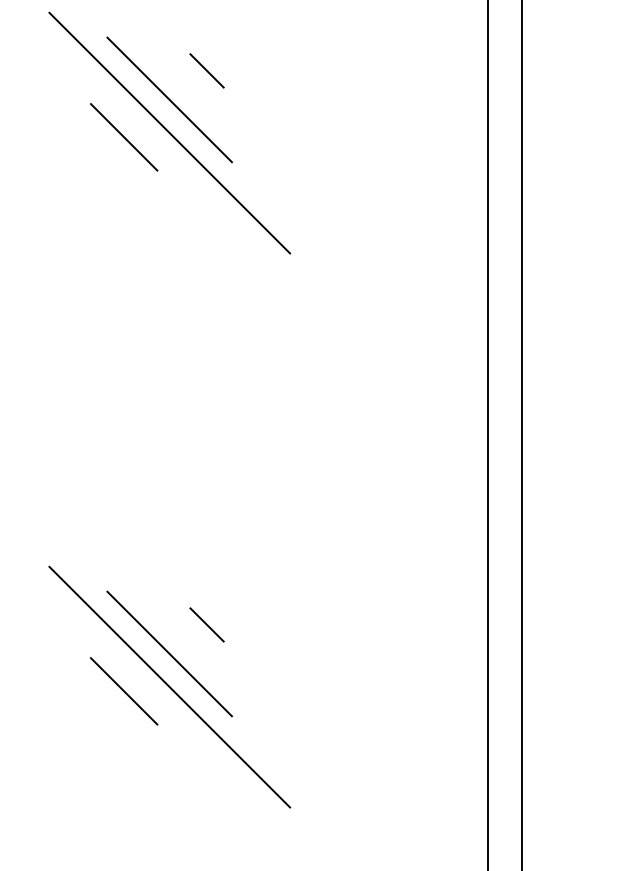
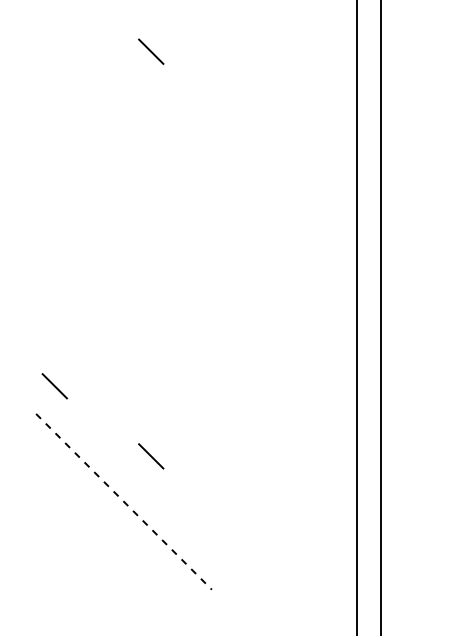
line: (169, 99) -> (123, 72), removed
line: (169, 132) -> (123, 96), removed
line: (123, 137) -> (90, 100), removed
line: (74, 528) -> (54, 385), added
line: (169, 653) -> (123, 477), removed
line: (170, 687) -> (124, 502), solid -> dashed
line: (123, 691) -> (90, 504), removed

